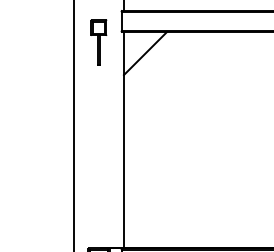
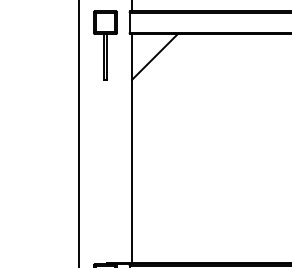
part: (98, 42) -> (105, 45), size x1.43

